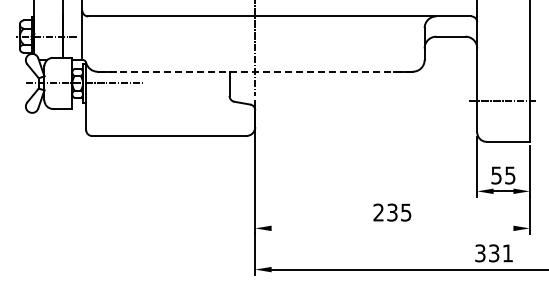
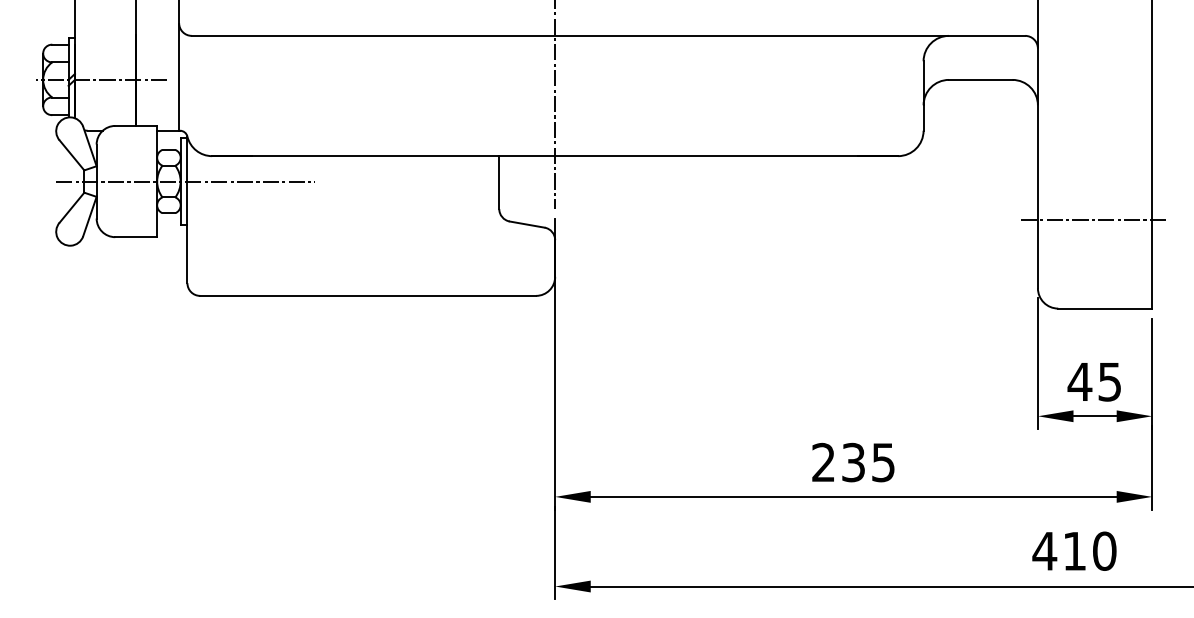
line: (255, 71) -> (555, 155), dashed -> solid
text: (496, 175) -> (1079, 381), 55 -> 45
line: (392, 228) -> (853, 497), added
text: (493, 253) -> (1073, 551), 331 -> 410

